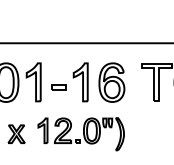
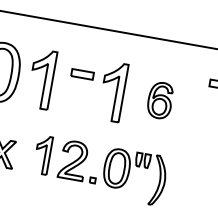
part: (111, 82) -> (159, 100), size x0.6
part: (58, 87) -> (81, 73), moved

